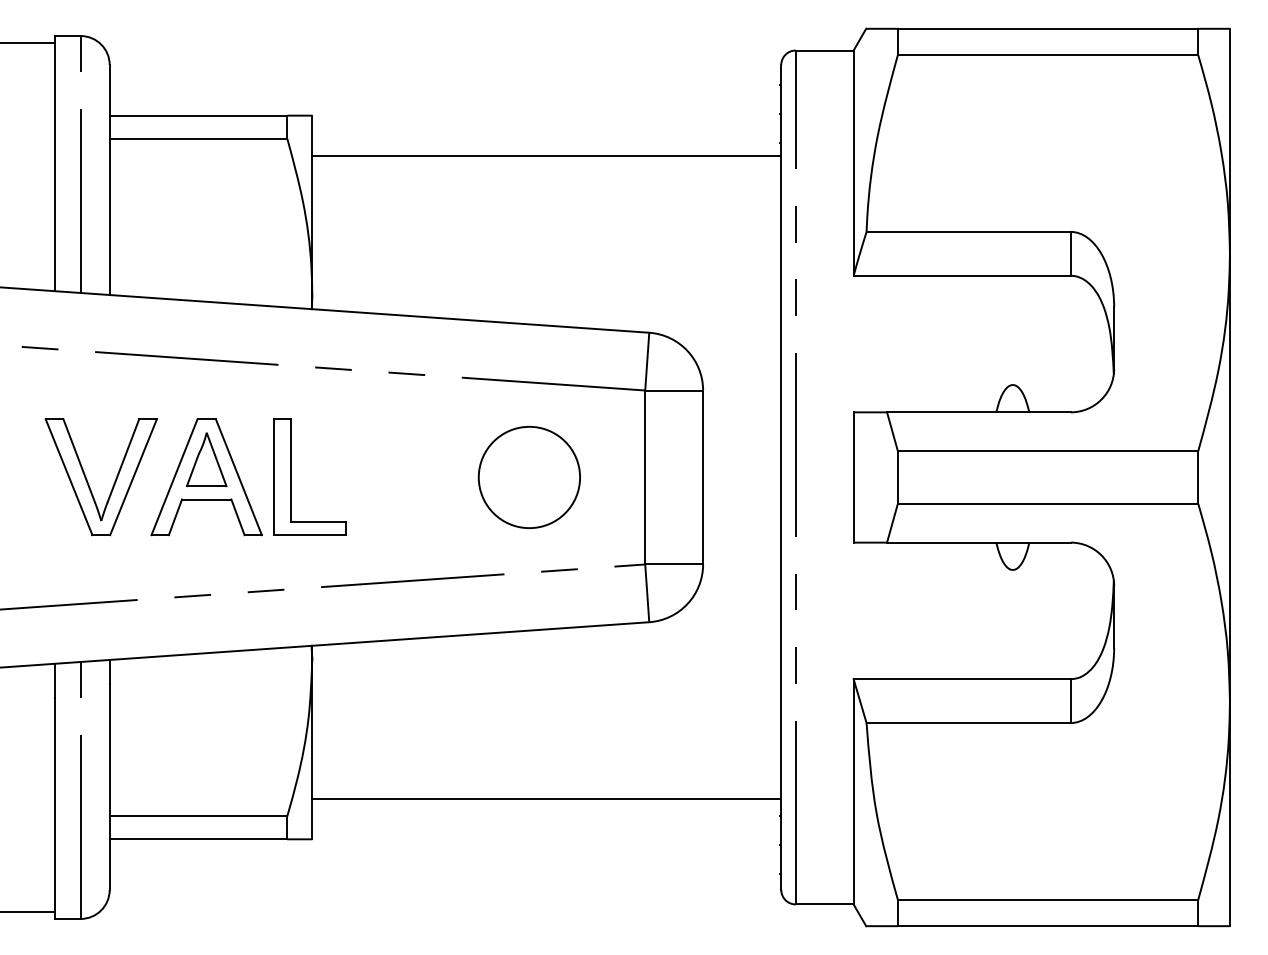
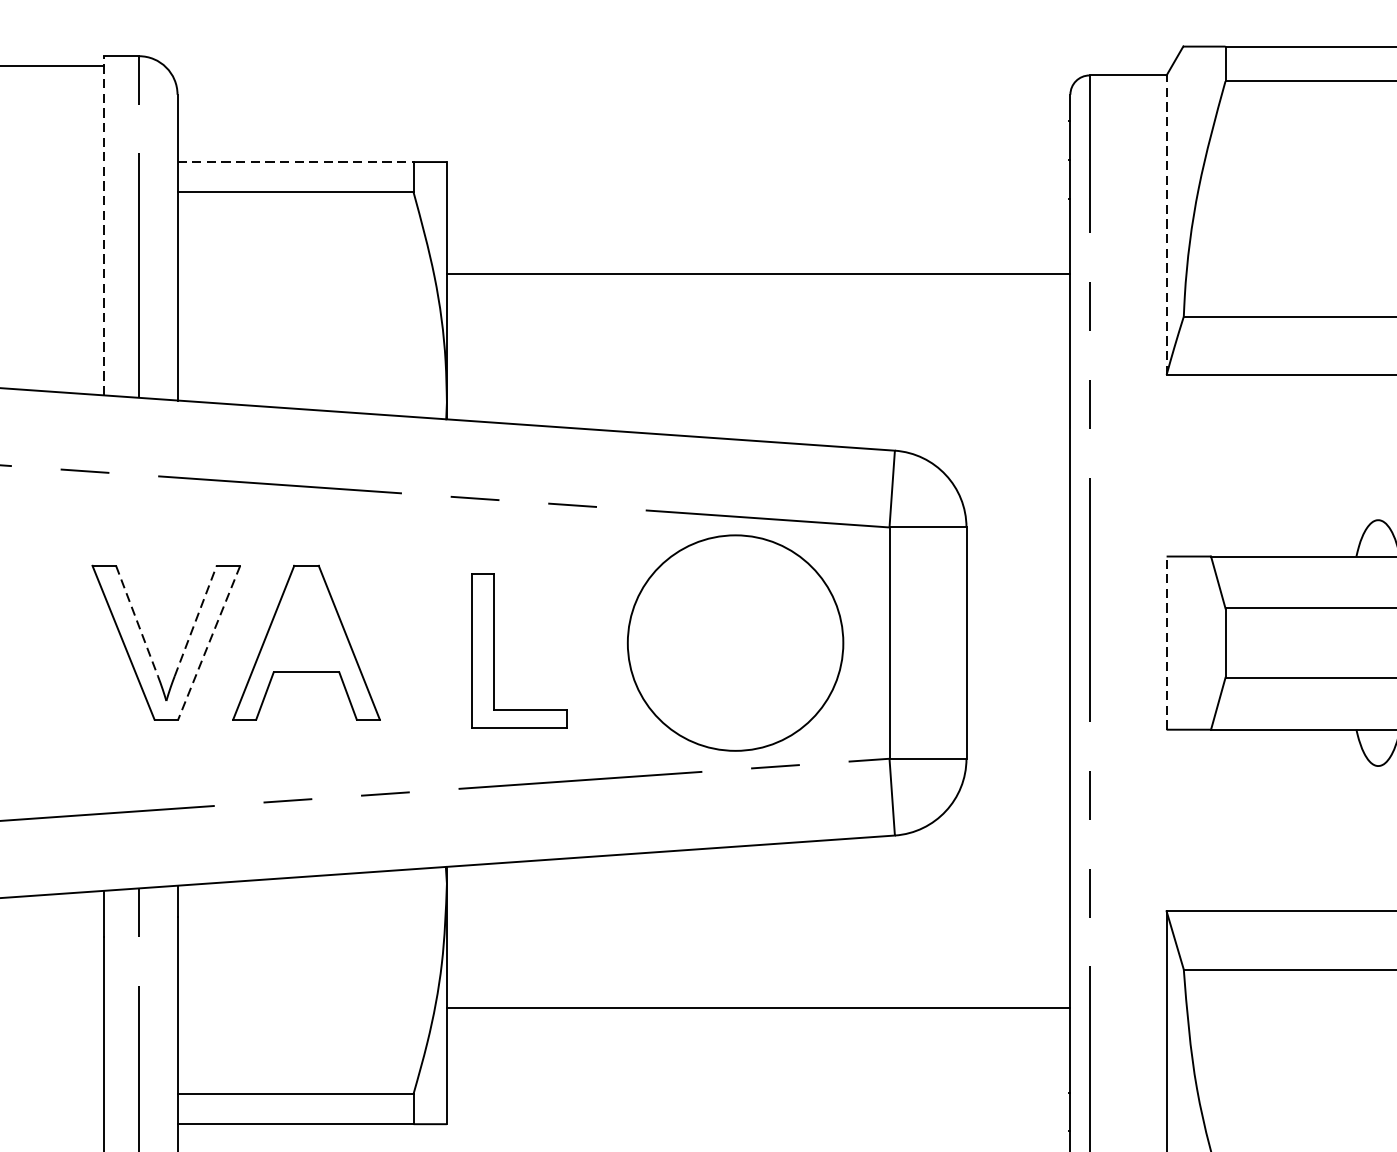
line: (198, 115) -> (295, 161), solid -> dashed
line: (546, 156) -> (758, 274), moved
line: (54, 163) -> (104, 225), solid -> dashed
line: (853, 163) -> (1166, 225), solid -> dashed
part: (206, 459) -> (306, 619), removed
line: (123, 460) -> (195, 620), solid -> dashed
line: (79, 461) -> (137, 621), solid -> dashed
part: (291, 476) -> (495, 649), moved
line: (853, 476) -> (1166, 641), solid -> dashed
line: (133, 477) -> (209, 643), solid -> dashed
circle: (529, 477) -> (735, 643), size x1.6
line: (546, 798) -> (758, 1007), moved

